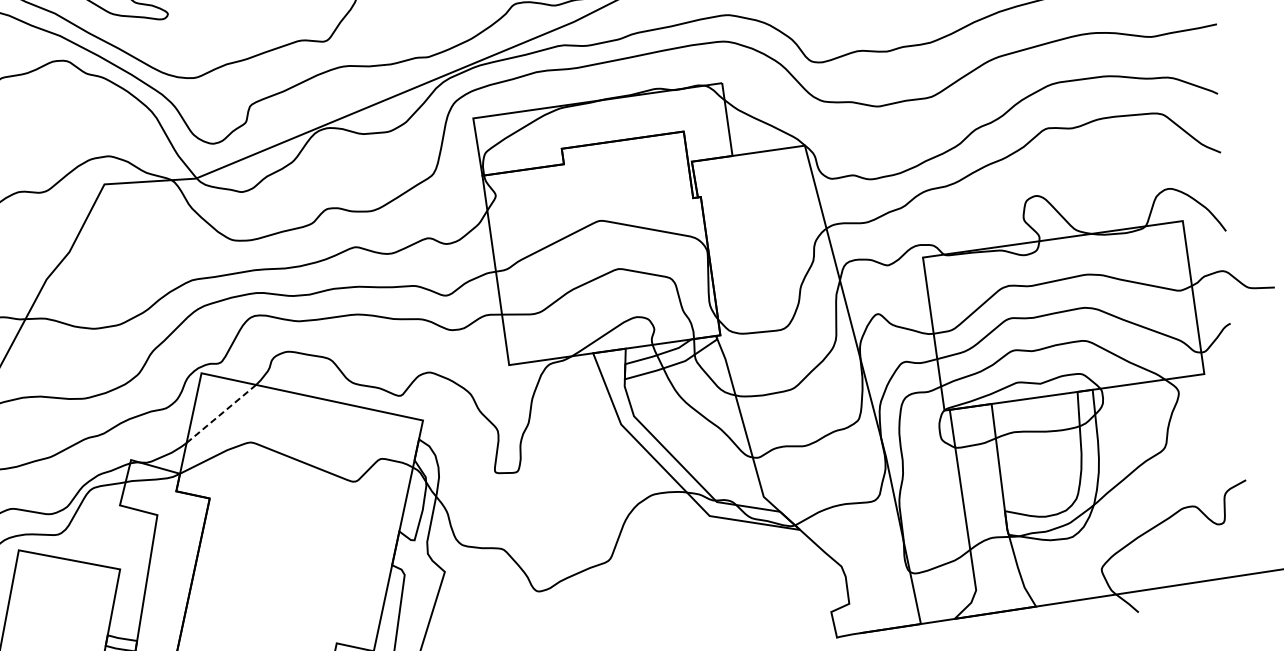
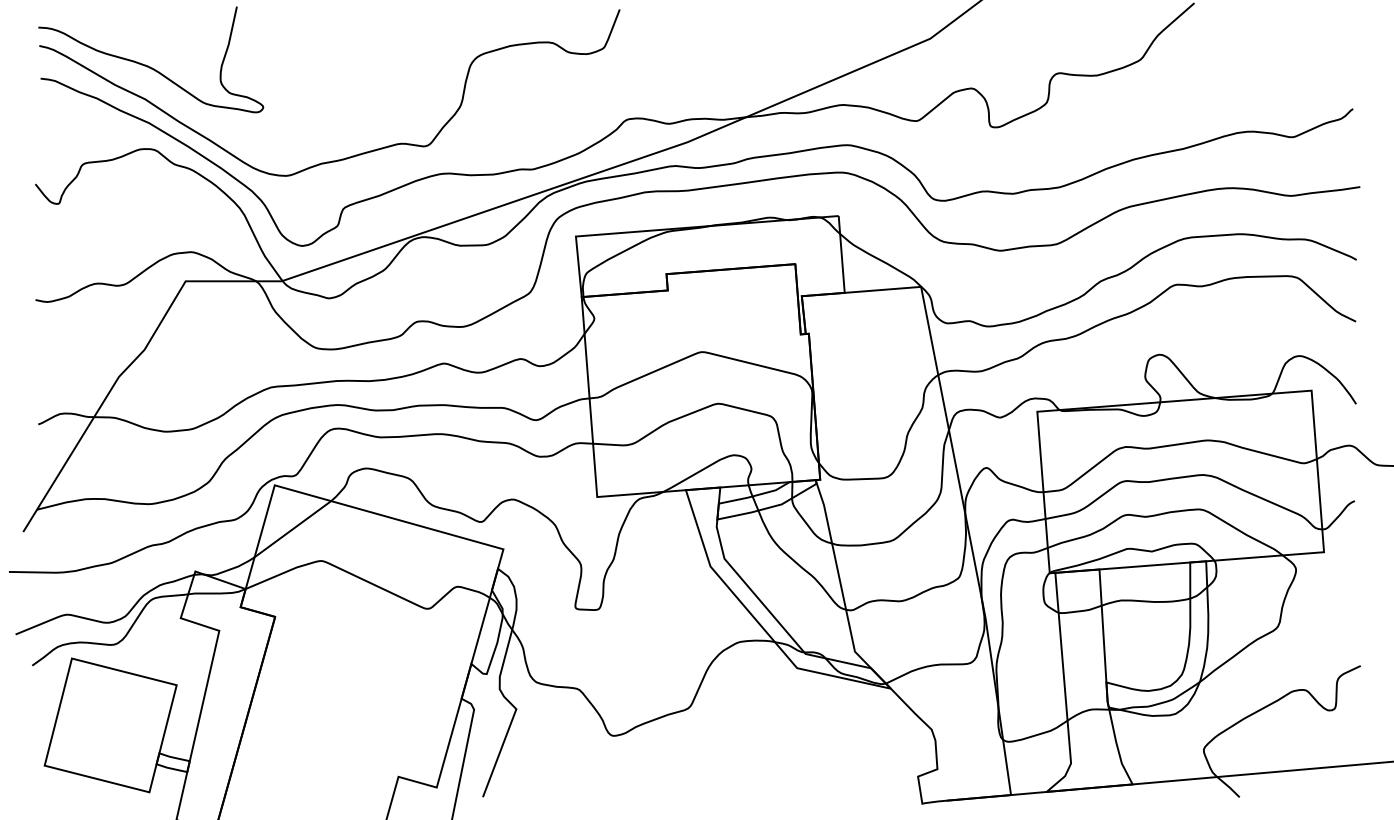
line: (221, 414) -> (292, 529), dashed -> solid

